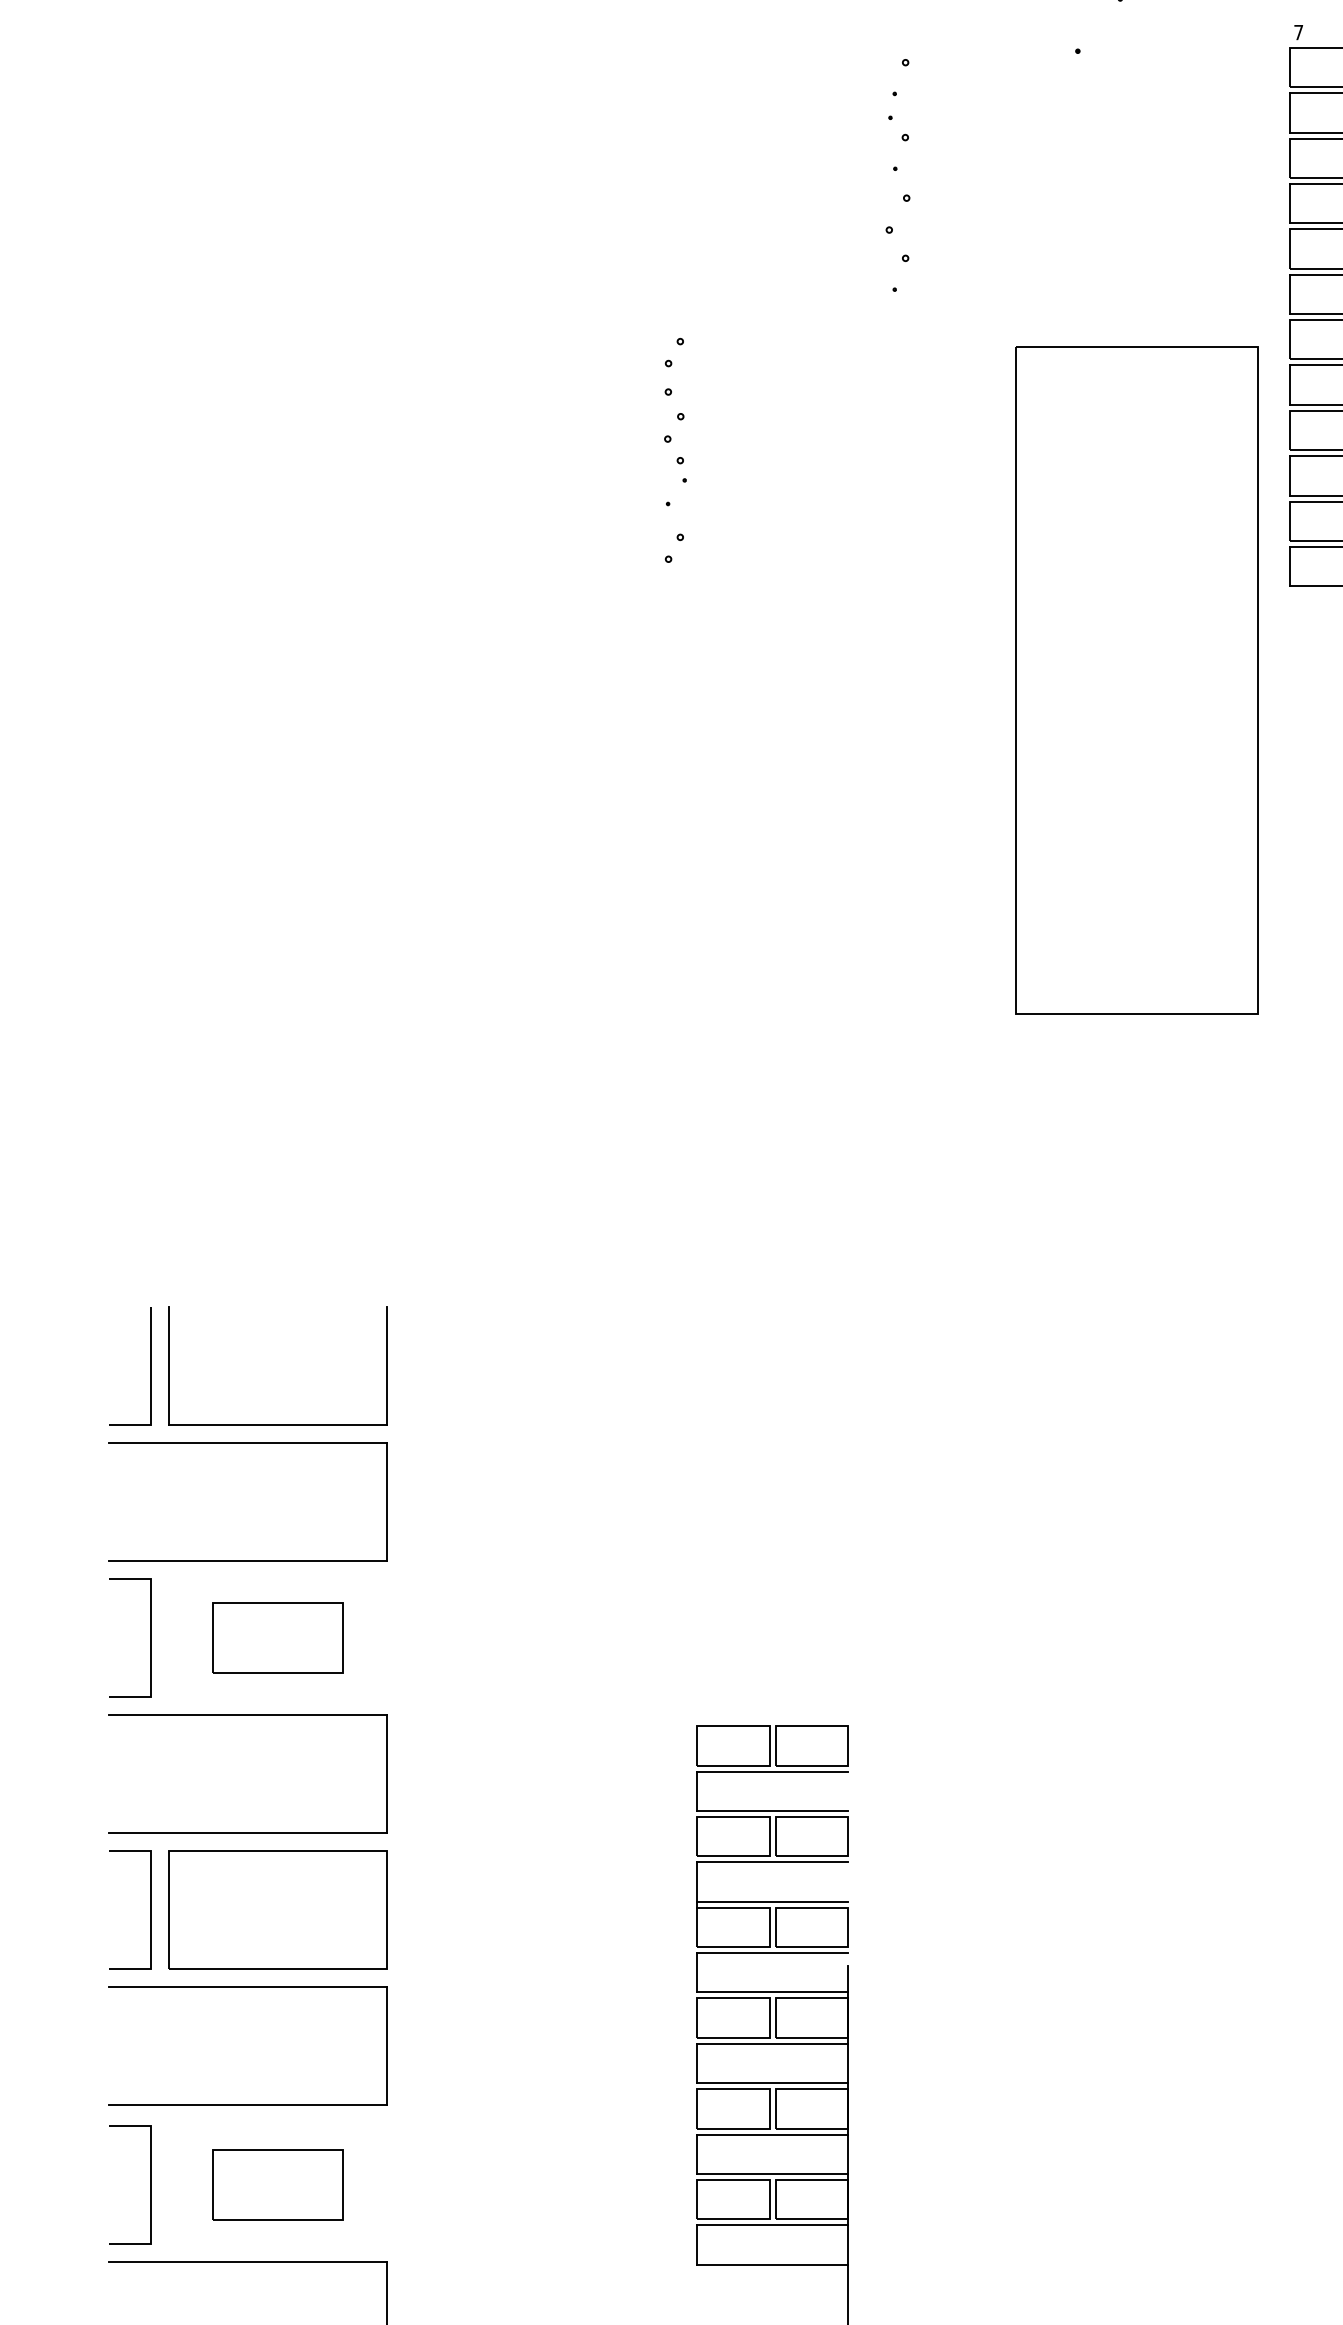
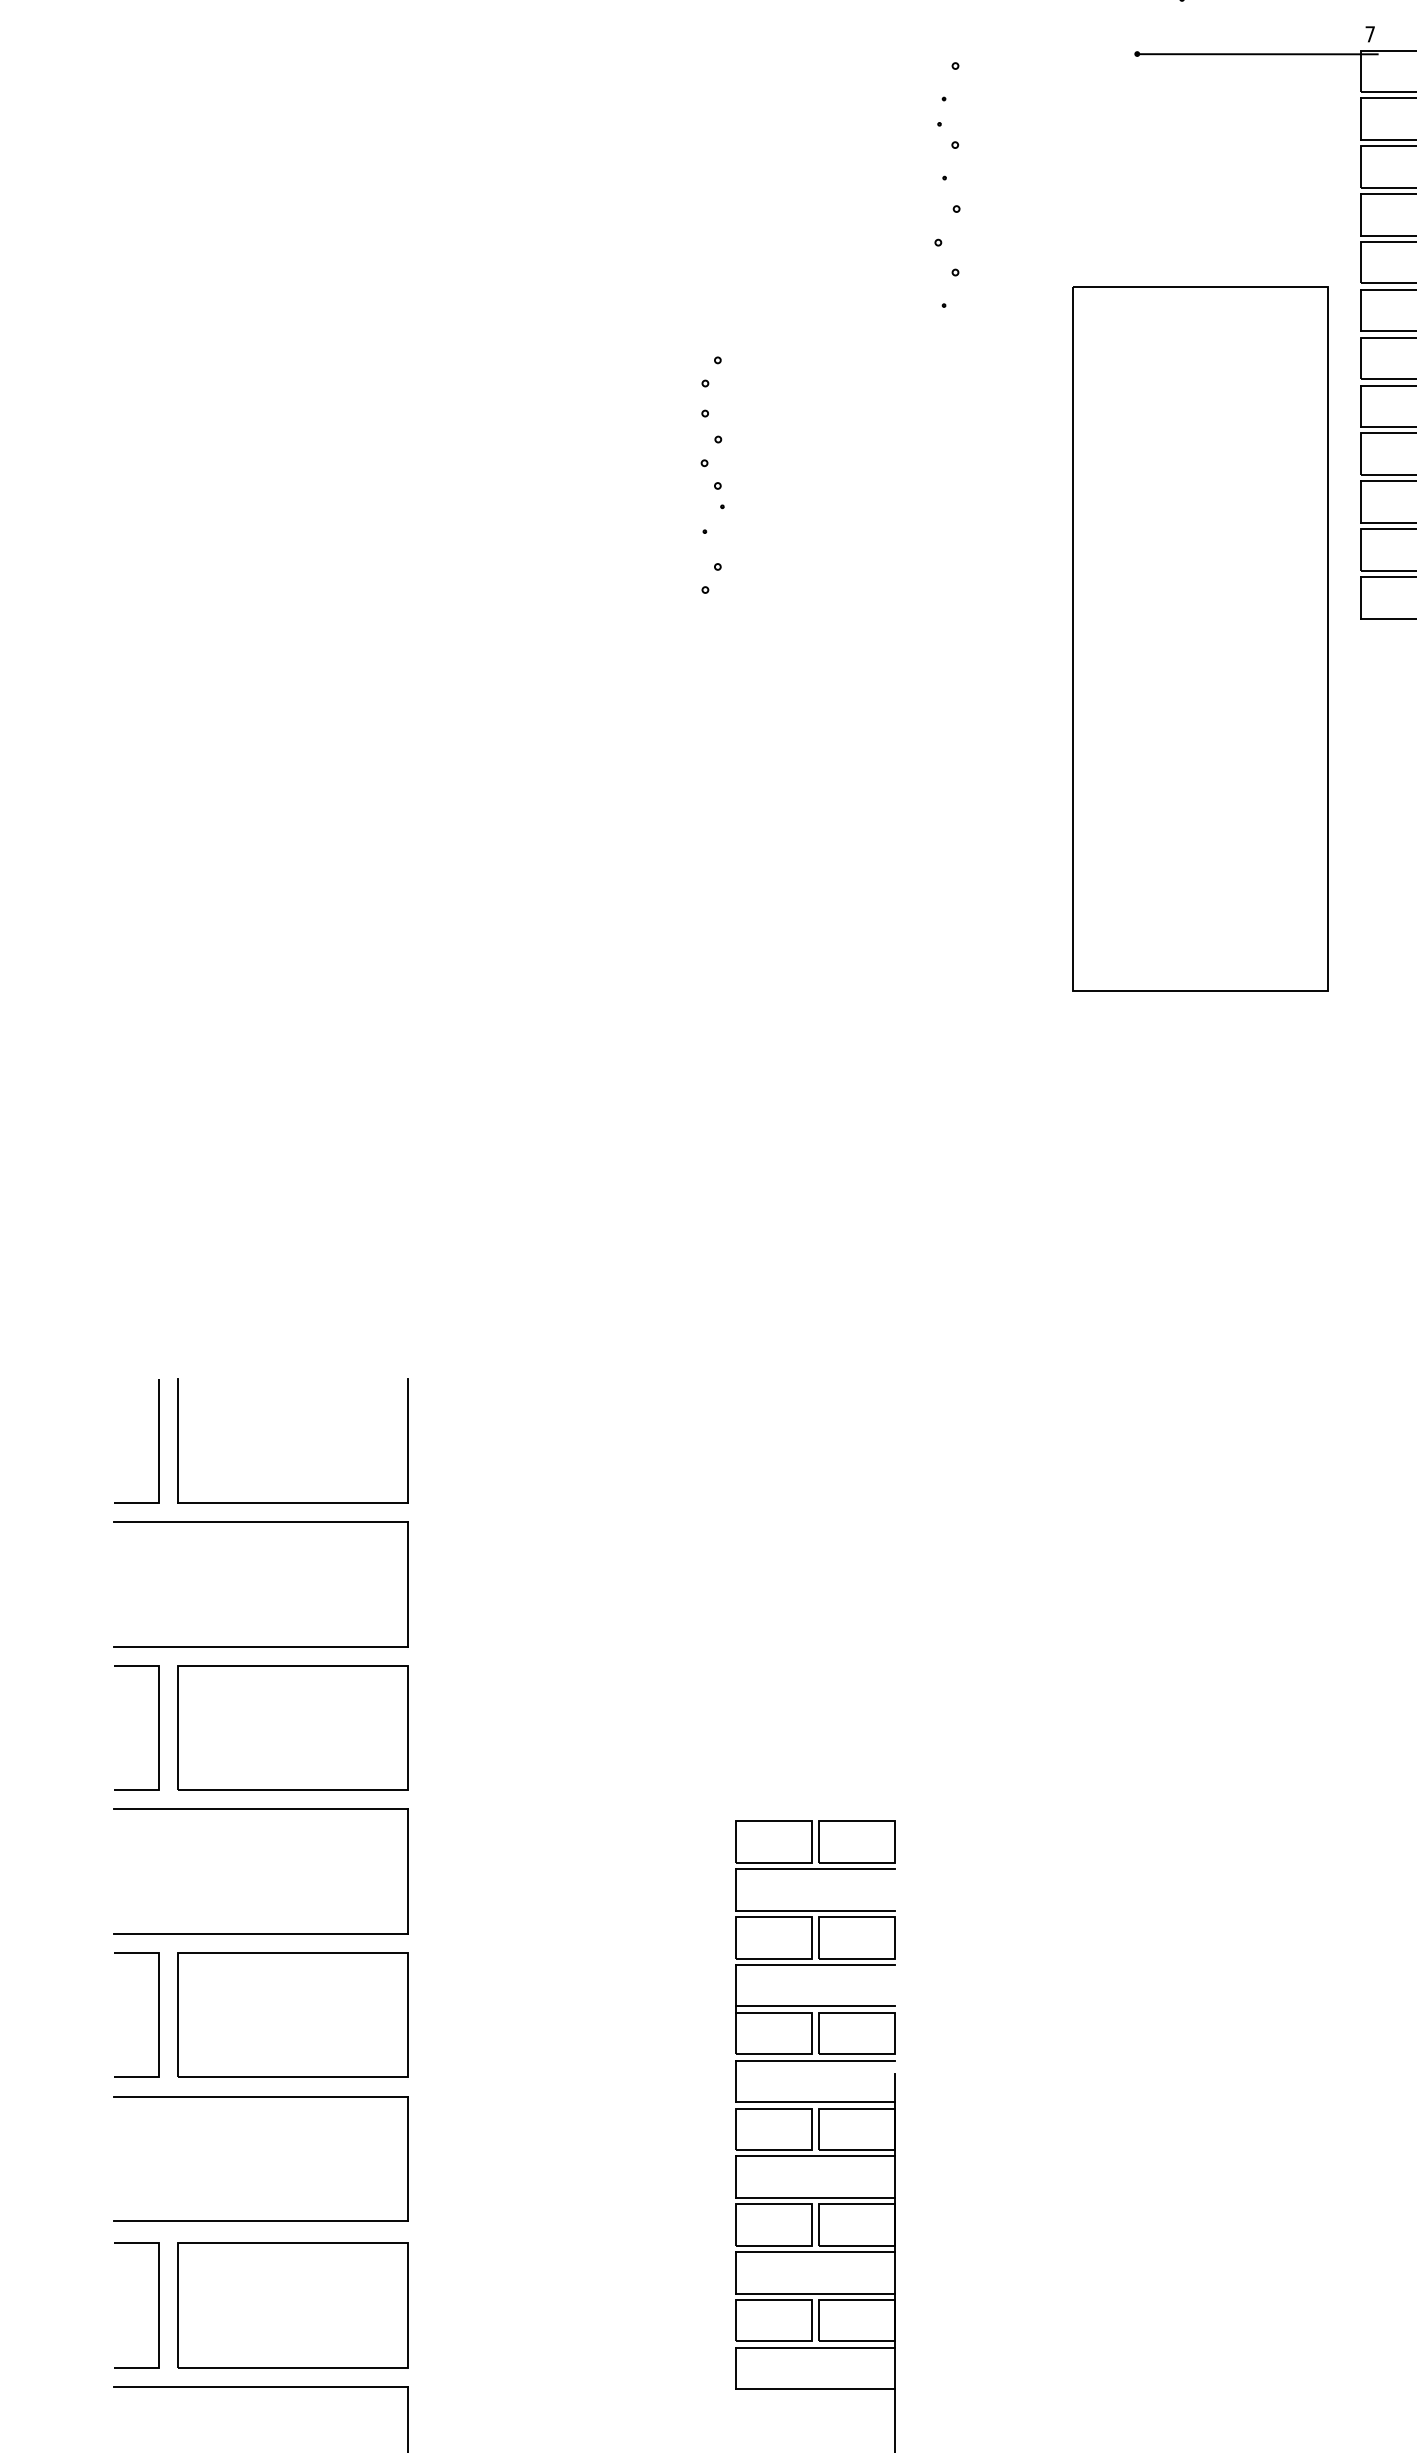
line: (1191, 51) -> (1257, 54), added
part: (1136, 680) -> (1199, 638), moved
part: (277, 1637) -> (292, 1727), size x1.67
part: (277, 2184) -> (292, 2304), size x1.67

